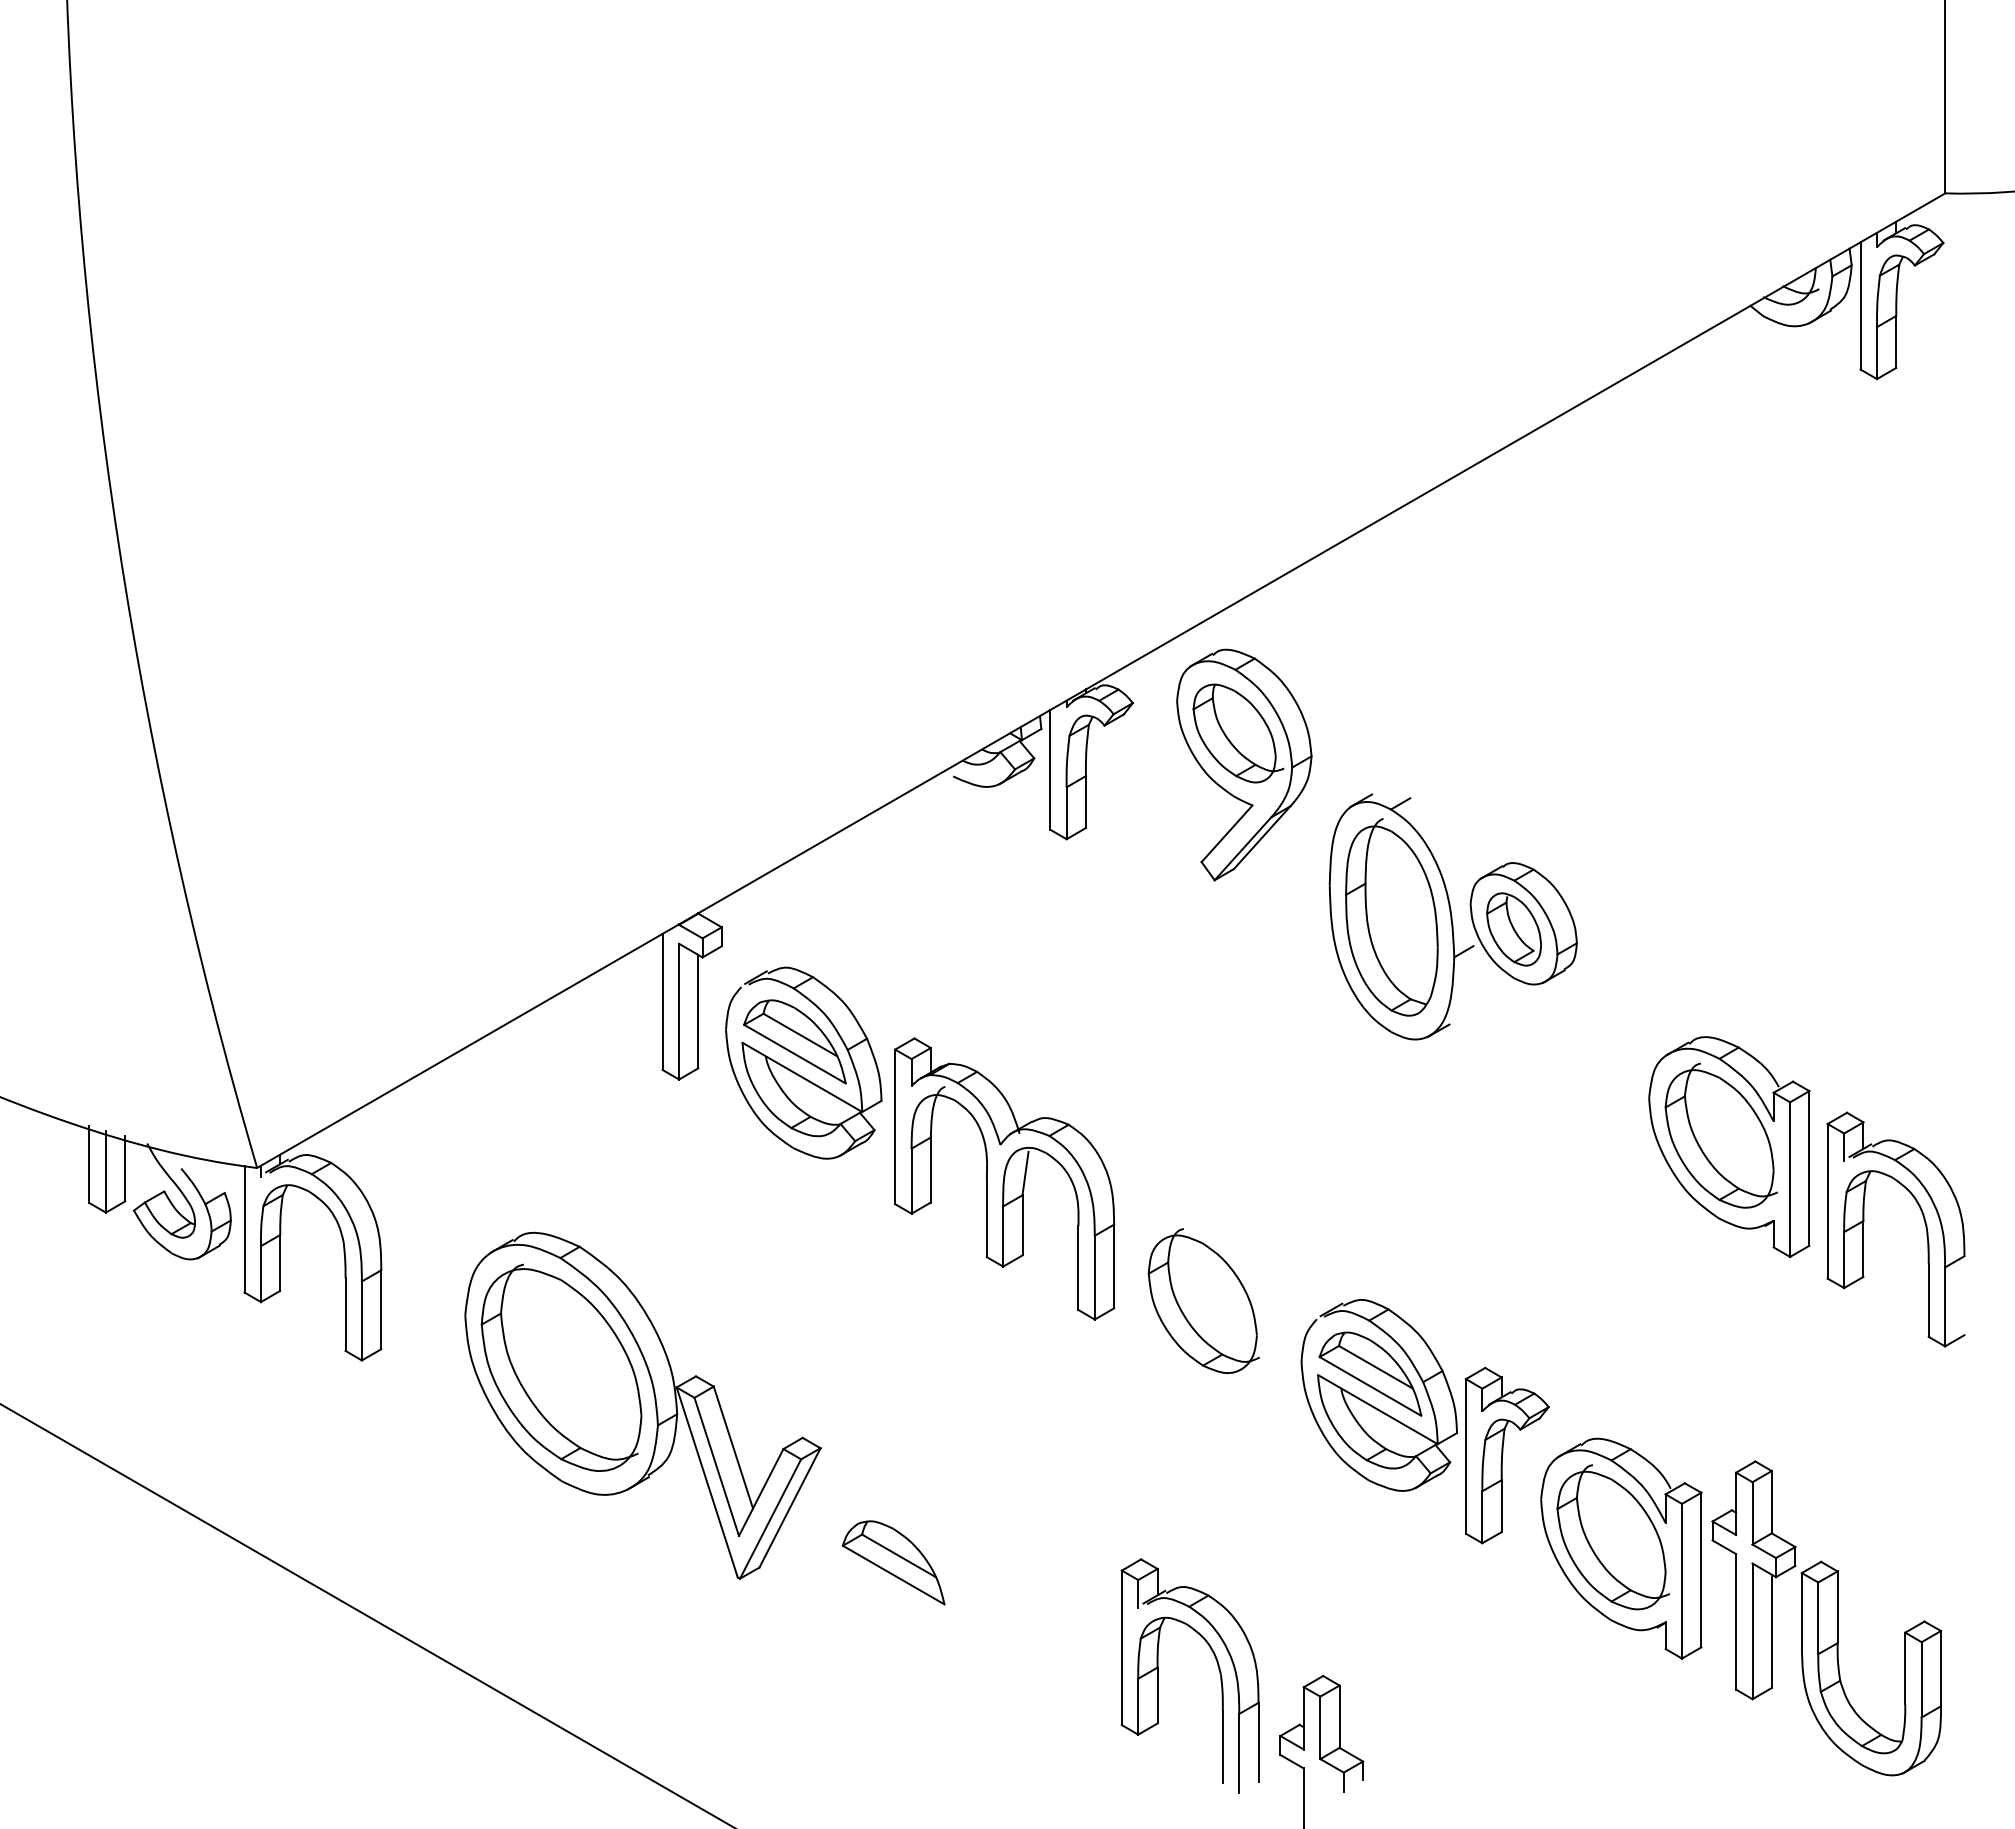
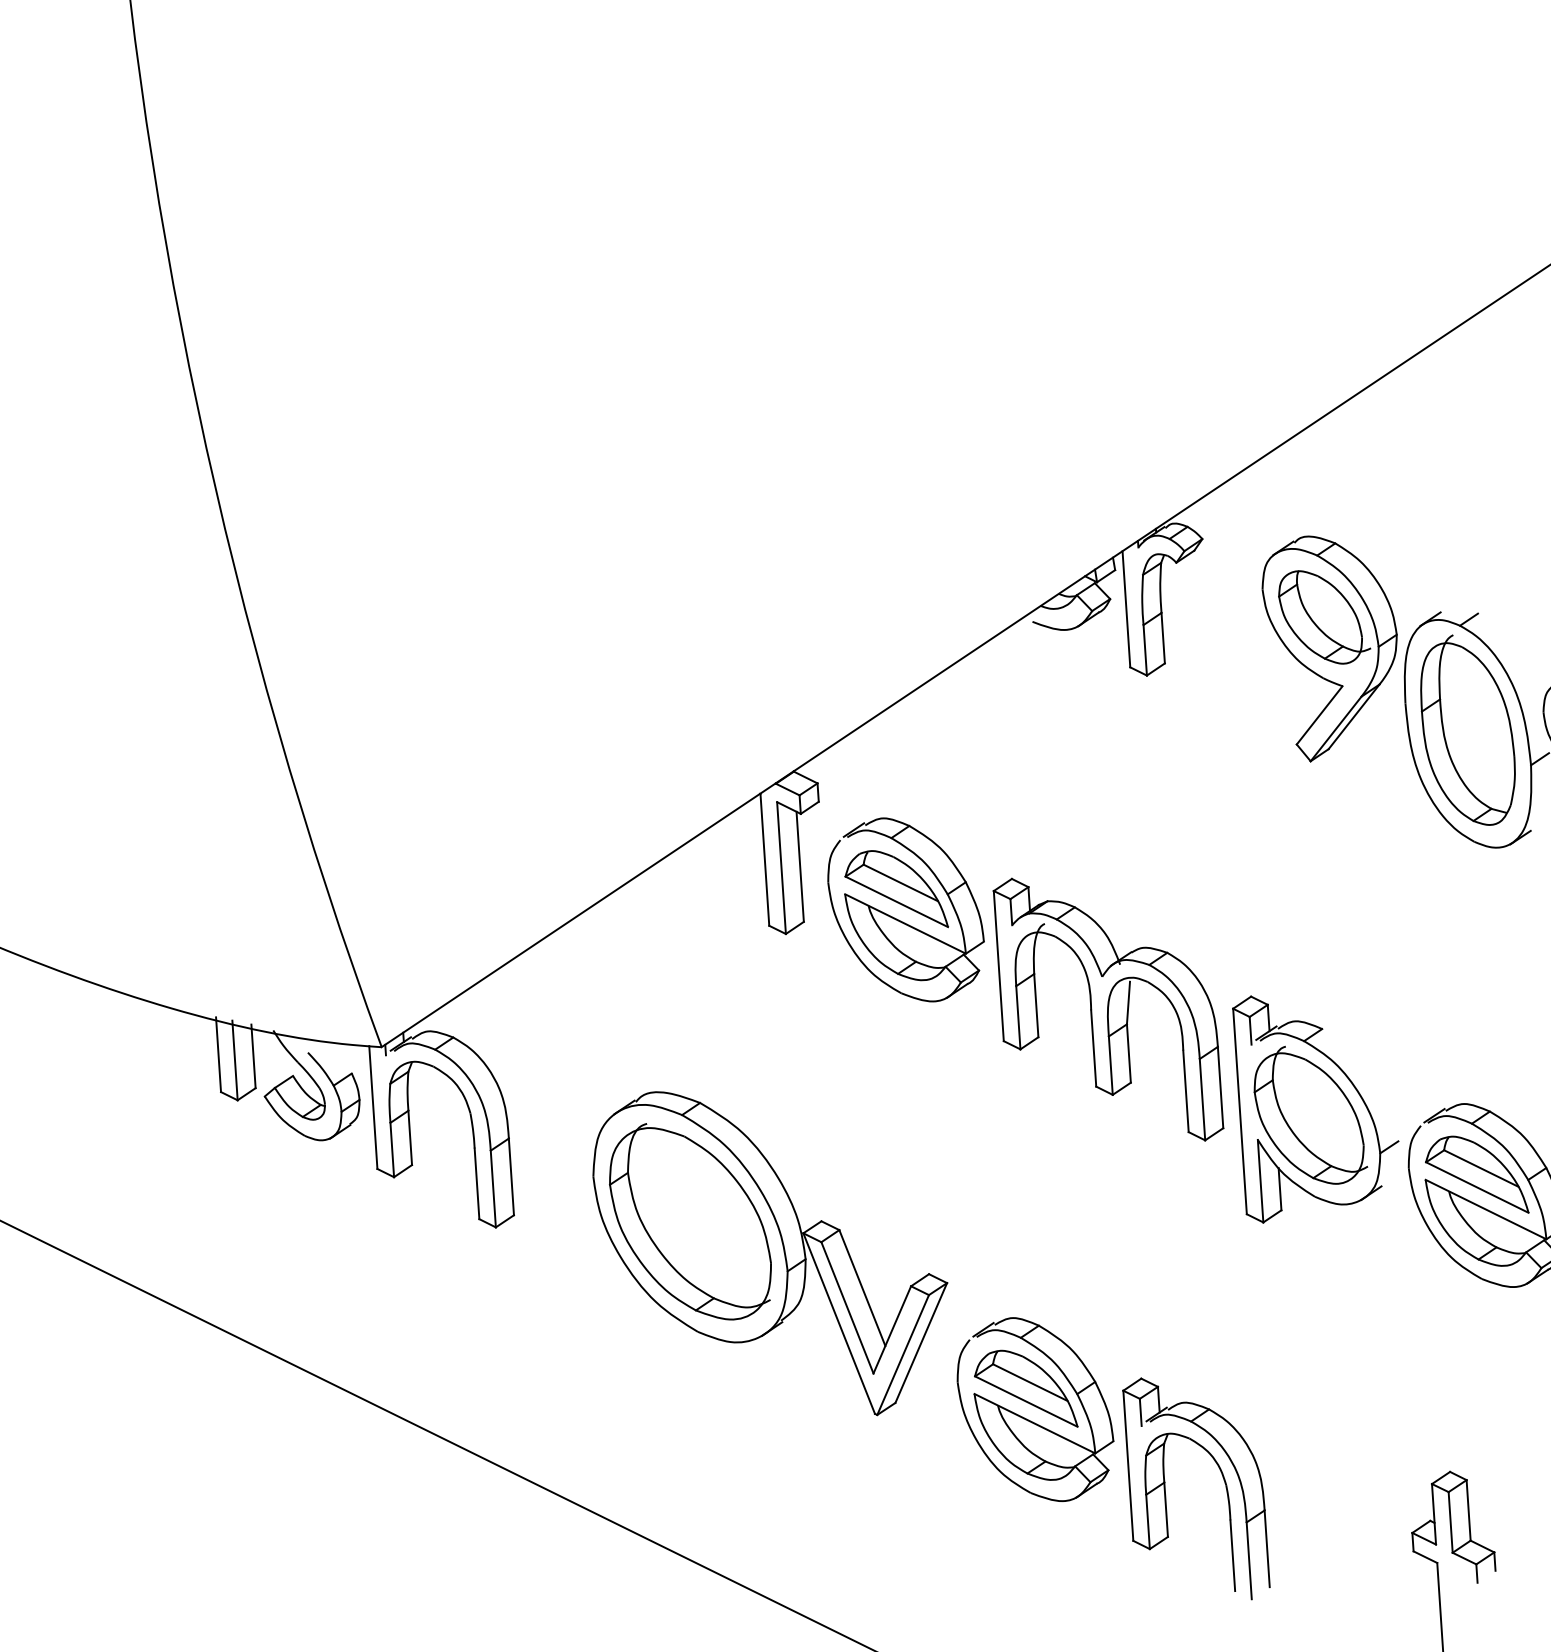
part: (1244, 764) -> (1332, 646), moved
part: (1212, 1291) -> (1317, 1105), added
part: (896, 1594) -> (1030, 1420), added
part: (1217, 1666) -> (1222, 1477), moved

